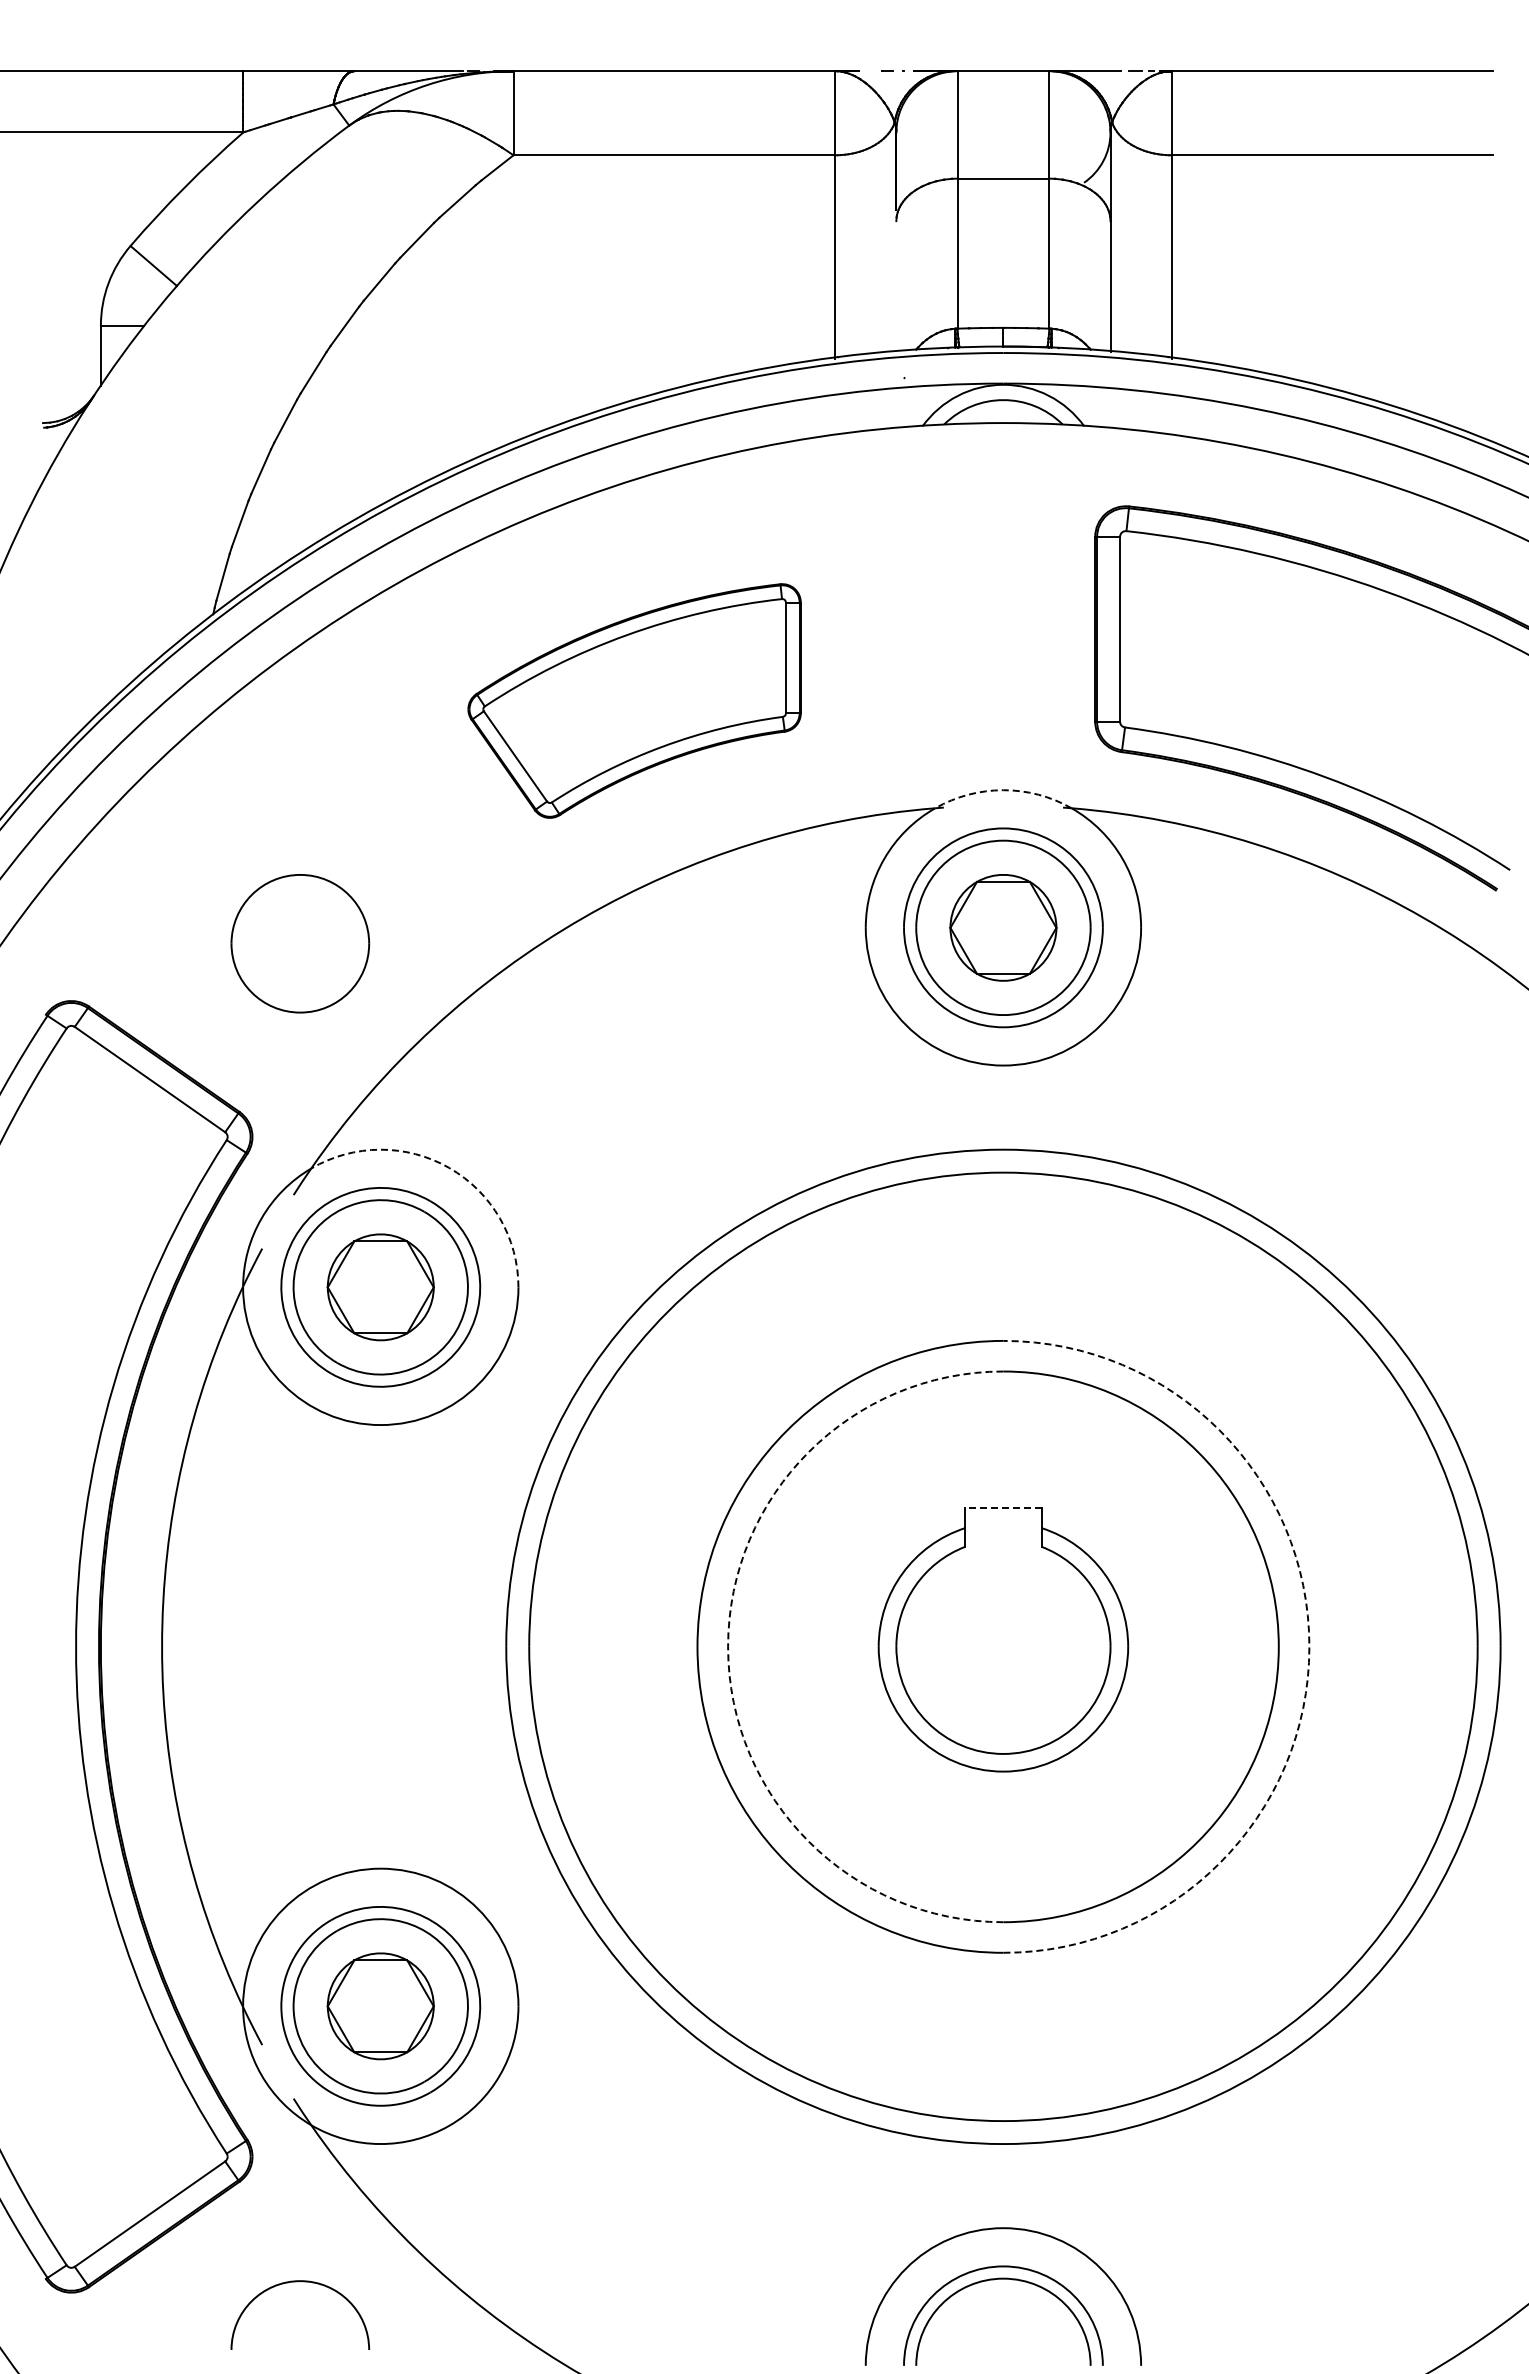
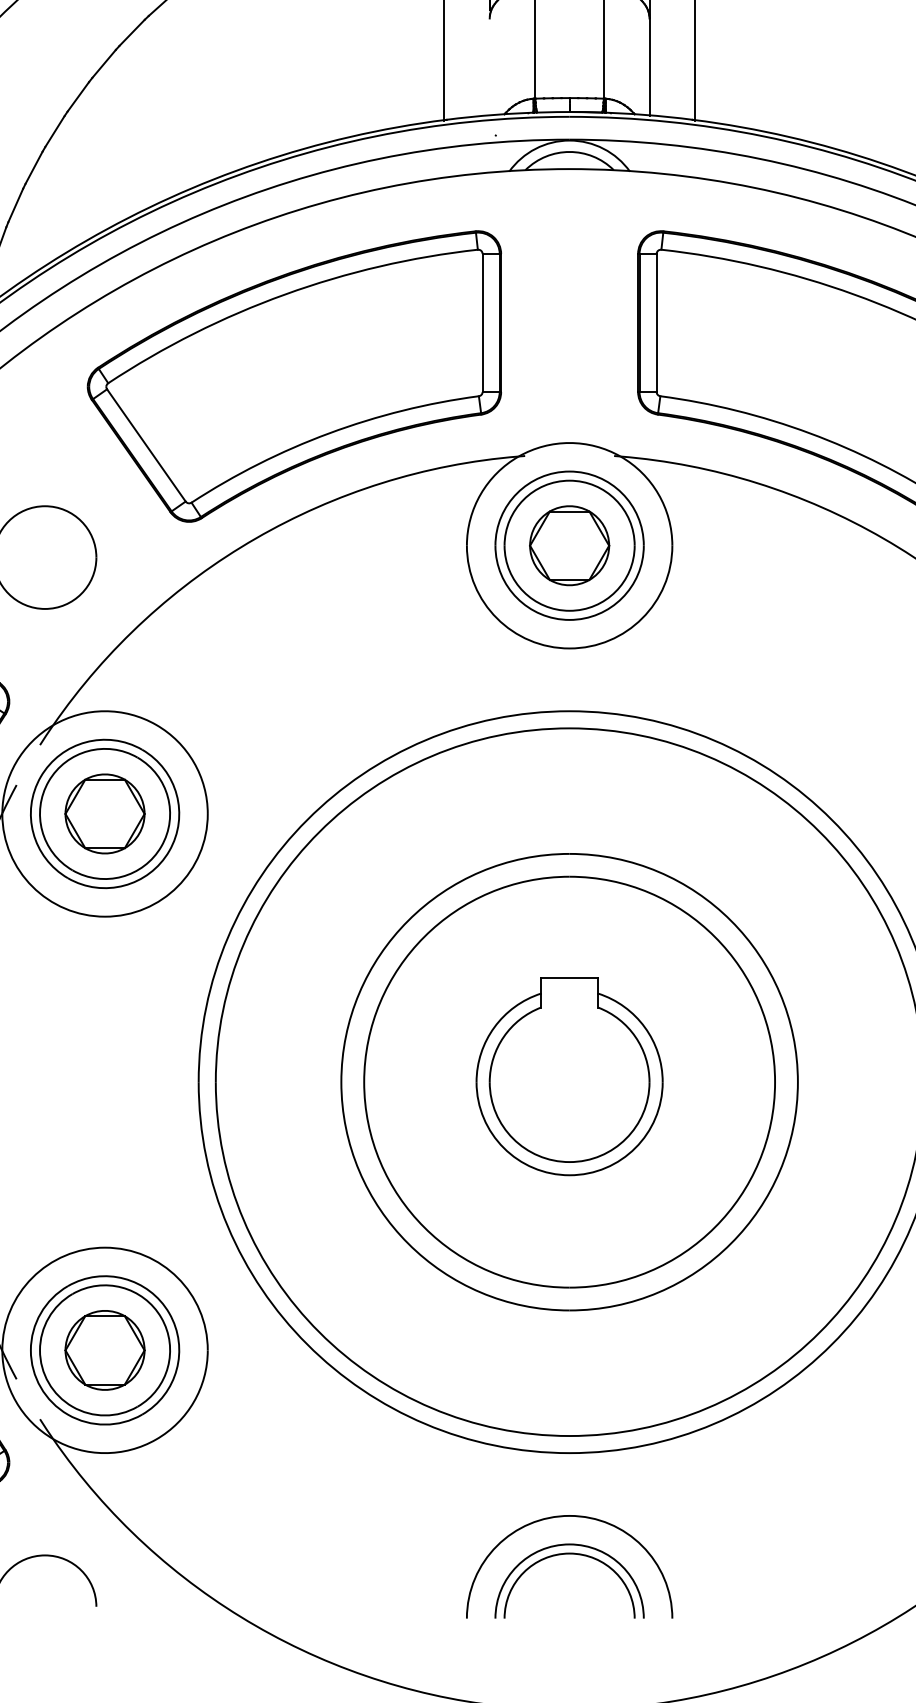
part: (634, 700) -> (294, 376), size x1.67
arc: (1003, 790) -> (569, 443), dashed -> solid
arc: (449, 1167) -> (156, 724), dashed -> solid
line: (1002, 1507) -> (568, 978), dashed -> solid
arc: (728, 1646) -> (364, 1081), dashed -> solid
arc: (1309, 1646) -> (797, 1081), dashed -> solid

